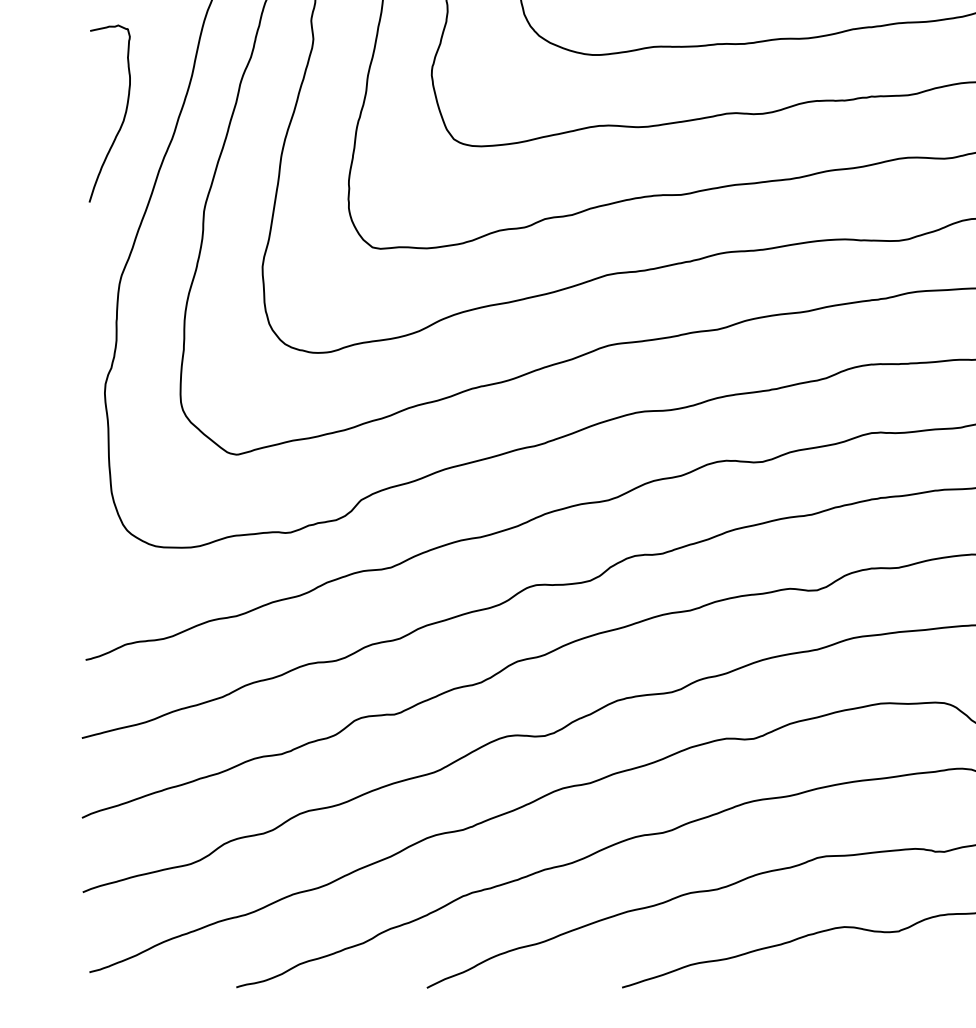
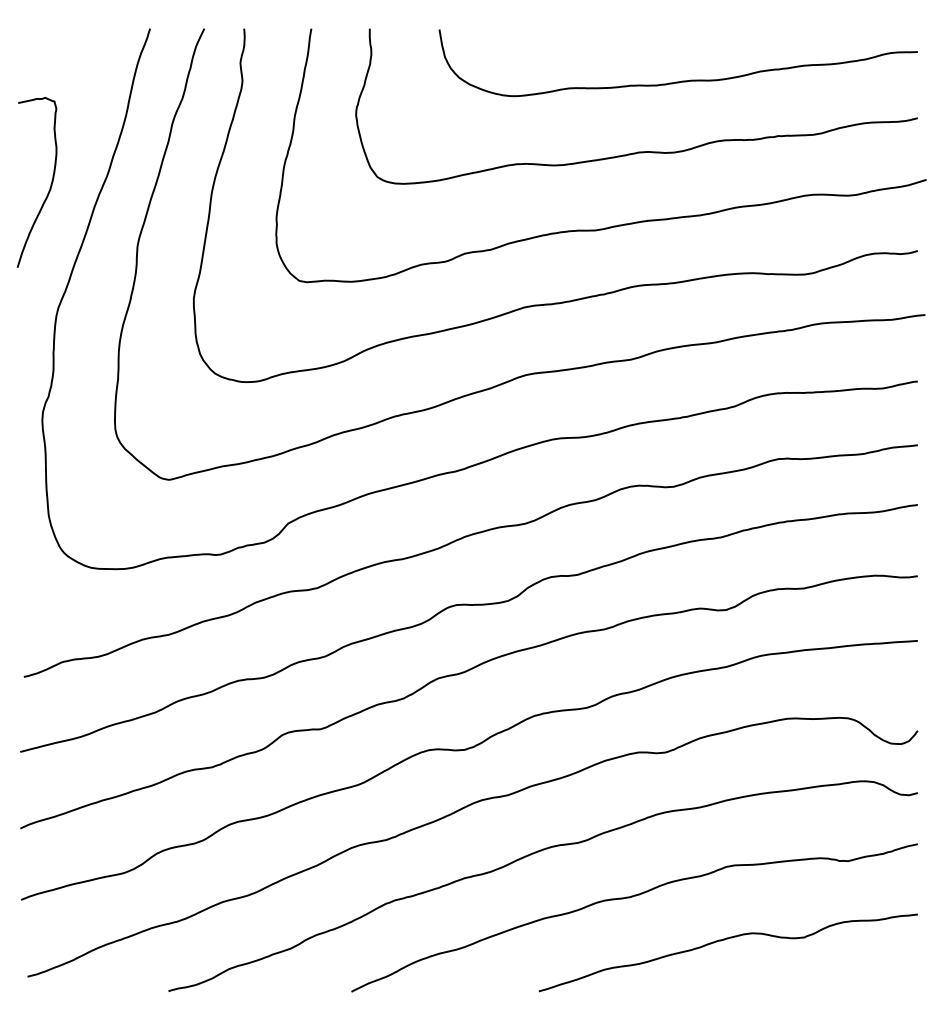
curve: (123, 115) -> (50, 184), moved

